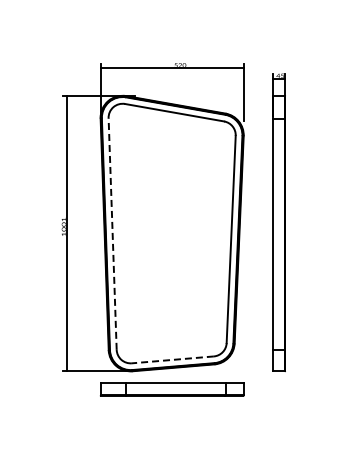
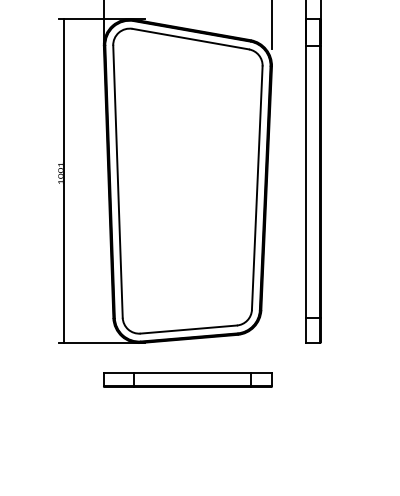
line: (112, 234) -> (117, 182), dashed -> solid
line: (172, 359) -> (188, 329), dashed -> solid
part: (172, 389) -> (188, 379), moved

